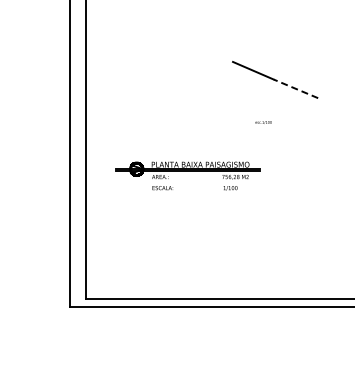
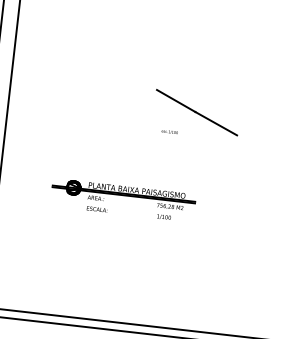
line: (295, 88) -> (215, 123), dashed -> solid
text: (263, 122) -> (169, 132), moved
part: (187, 175) -> (122, 199), moved

